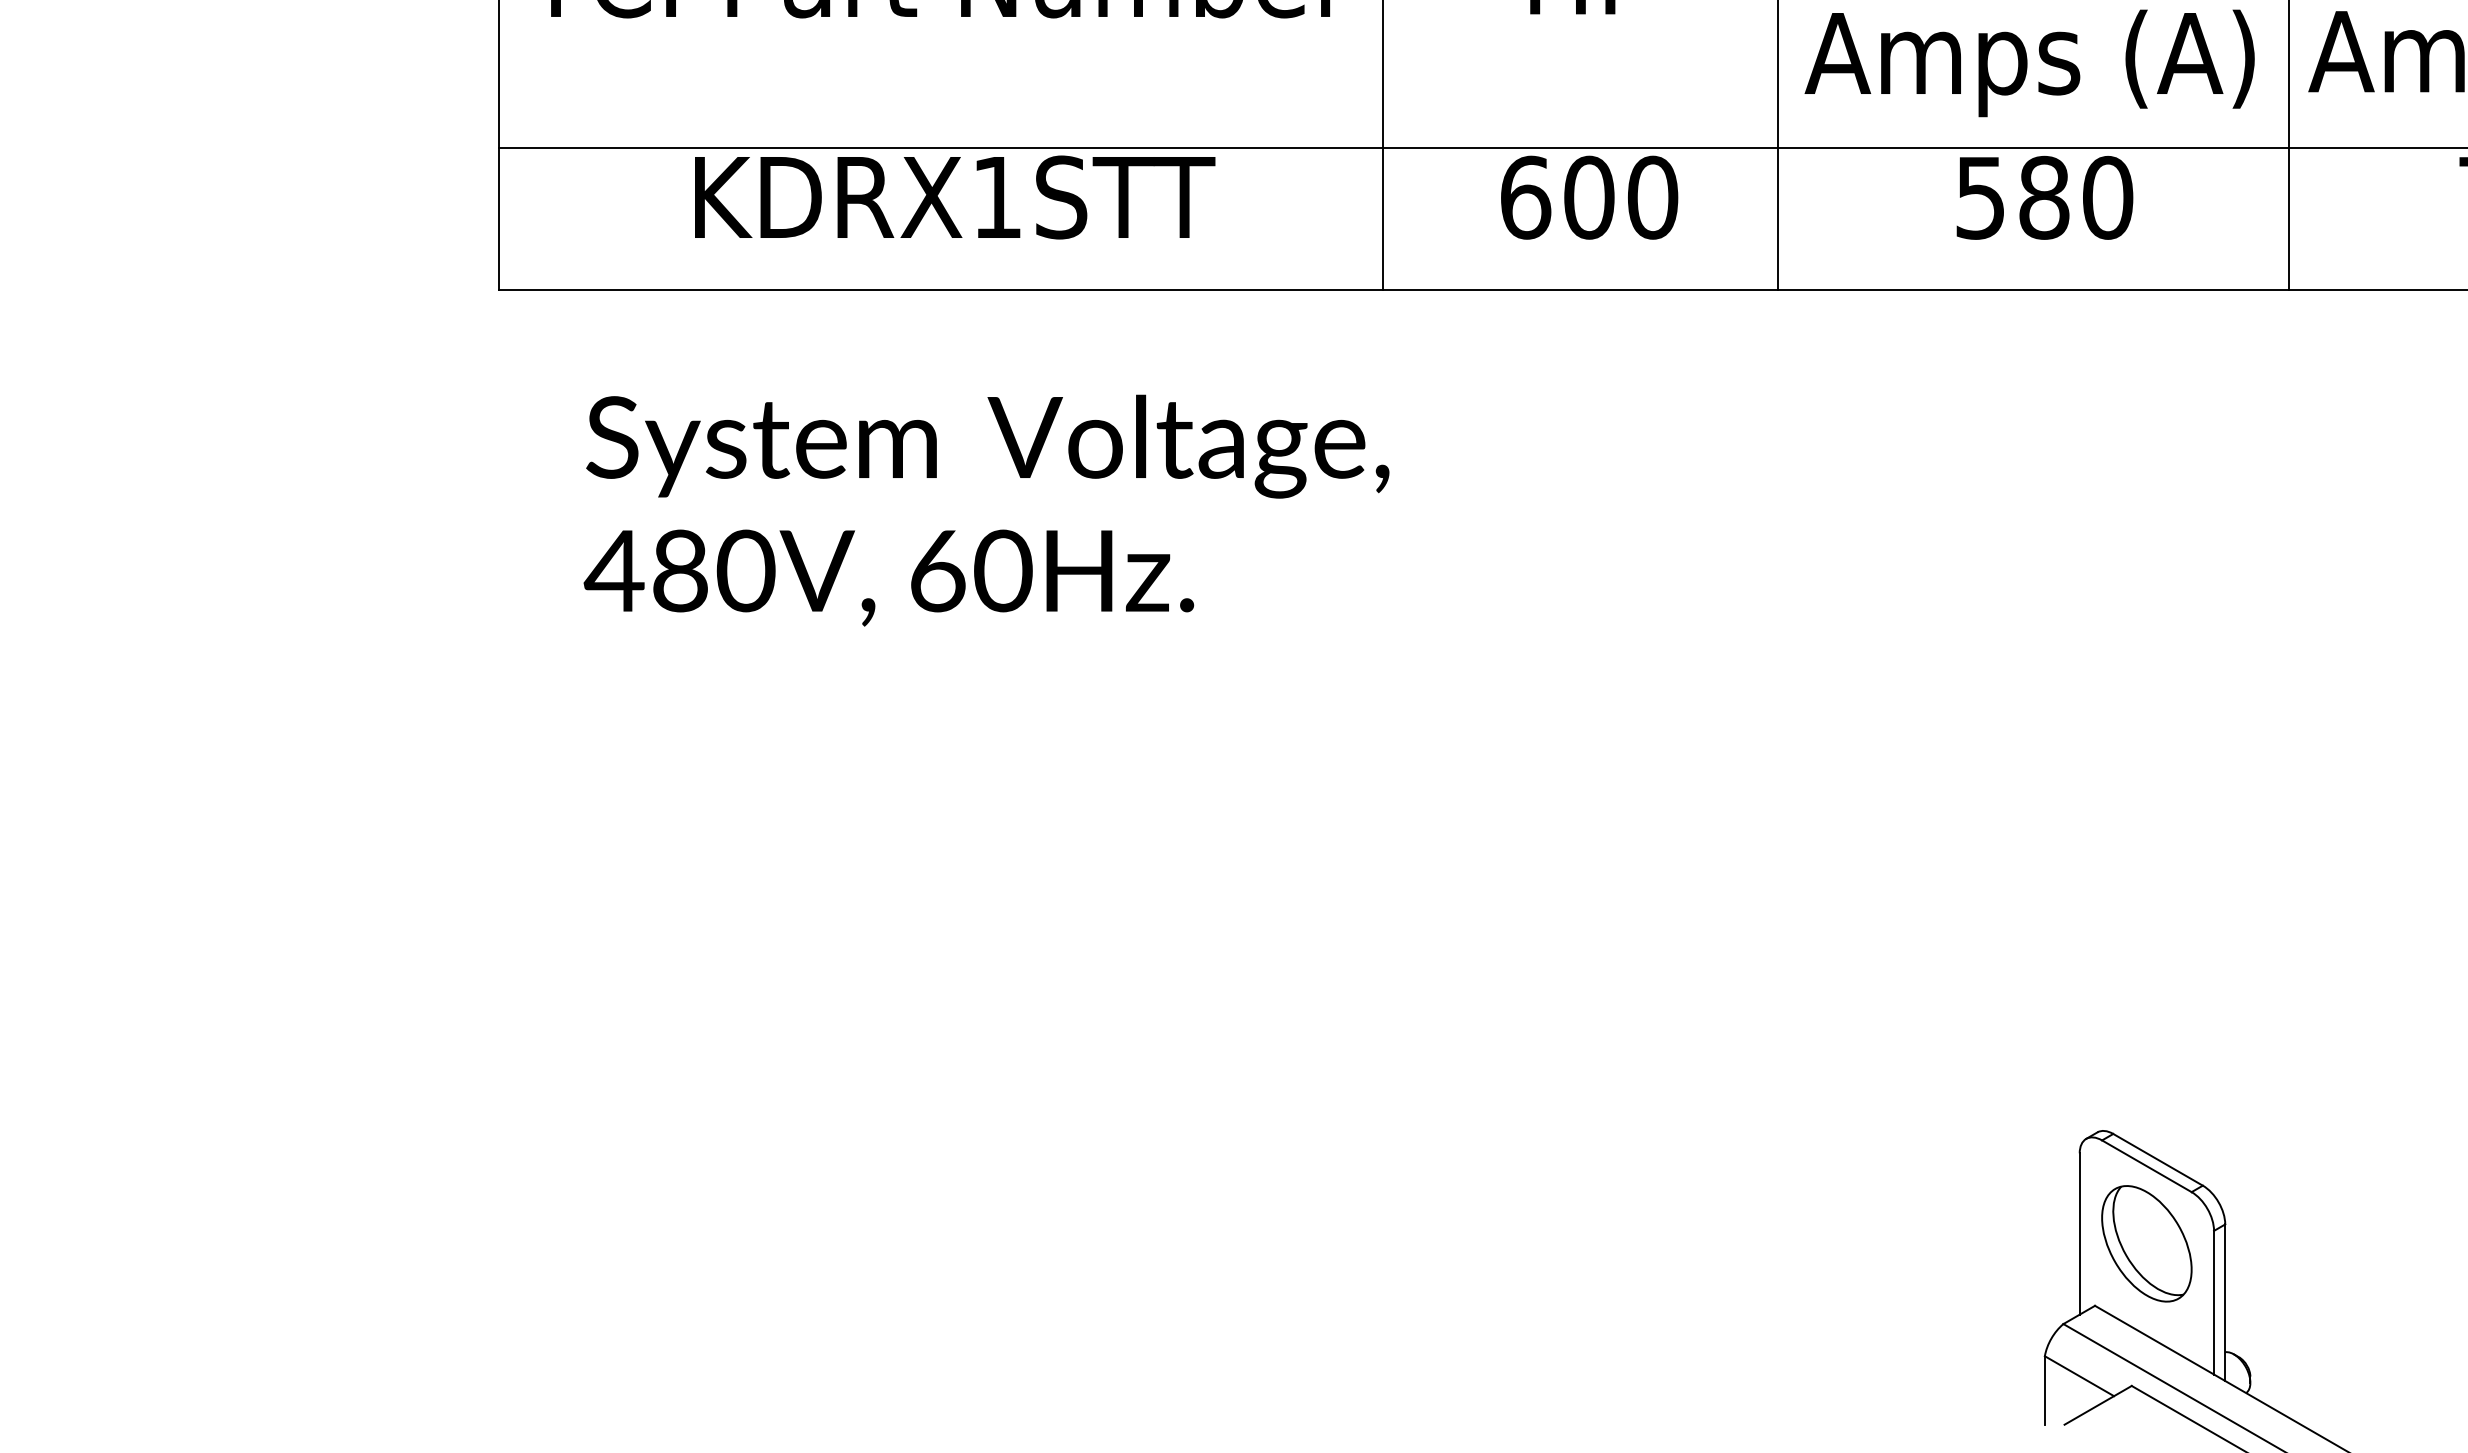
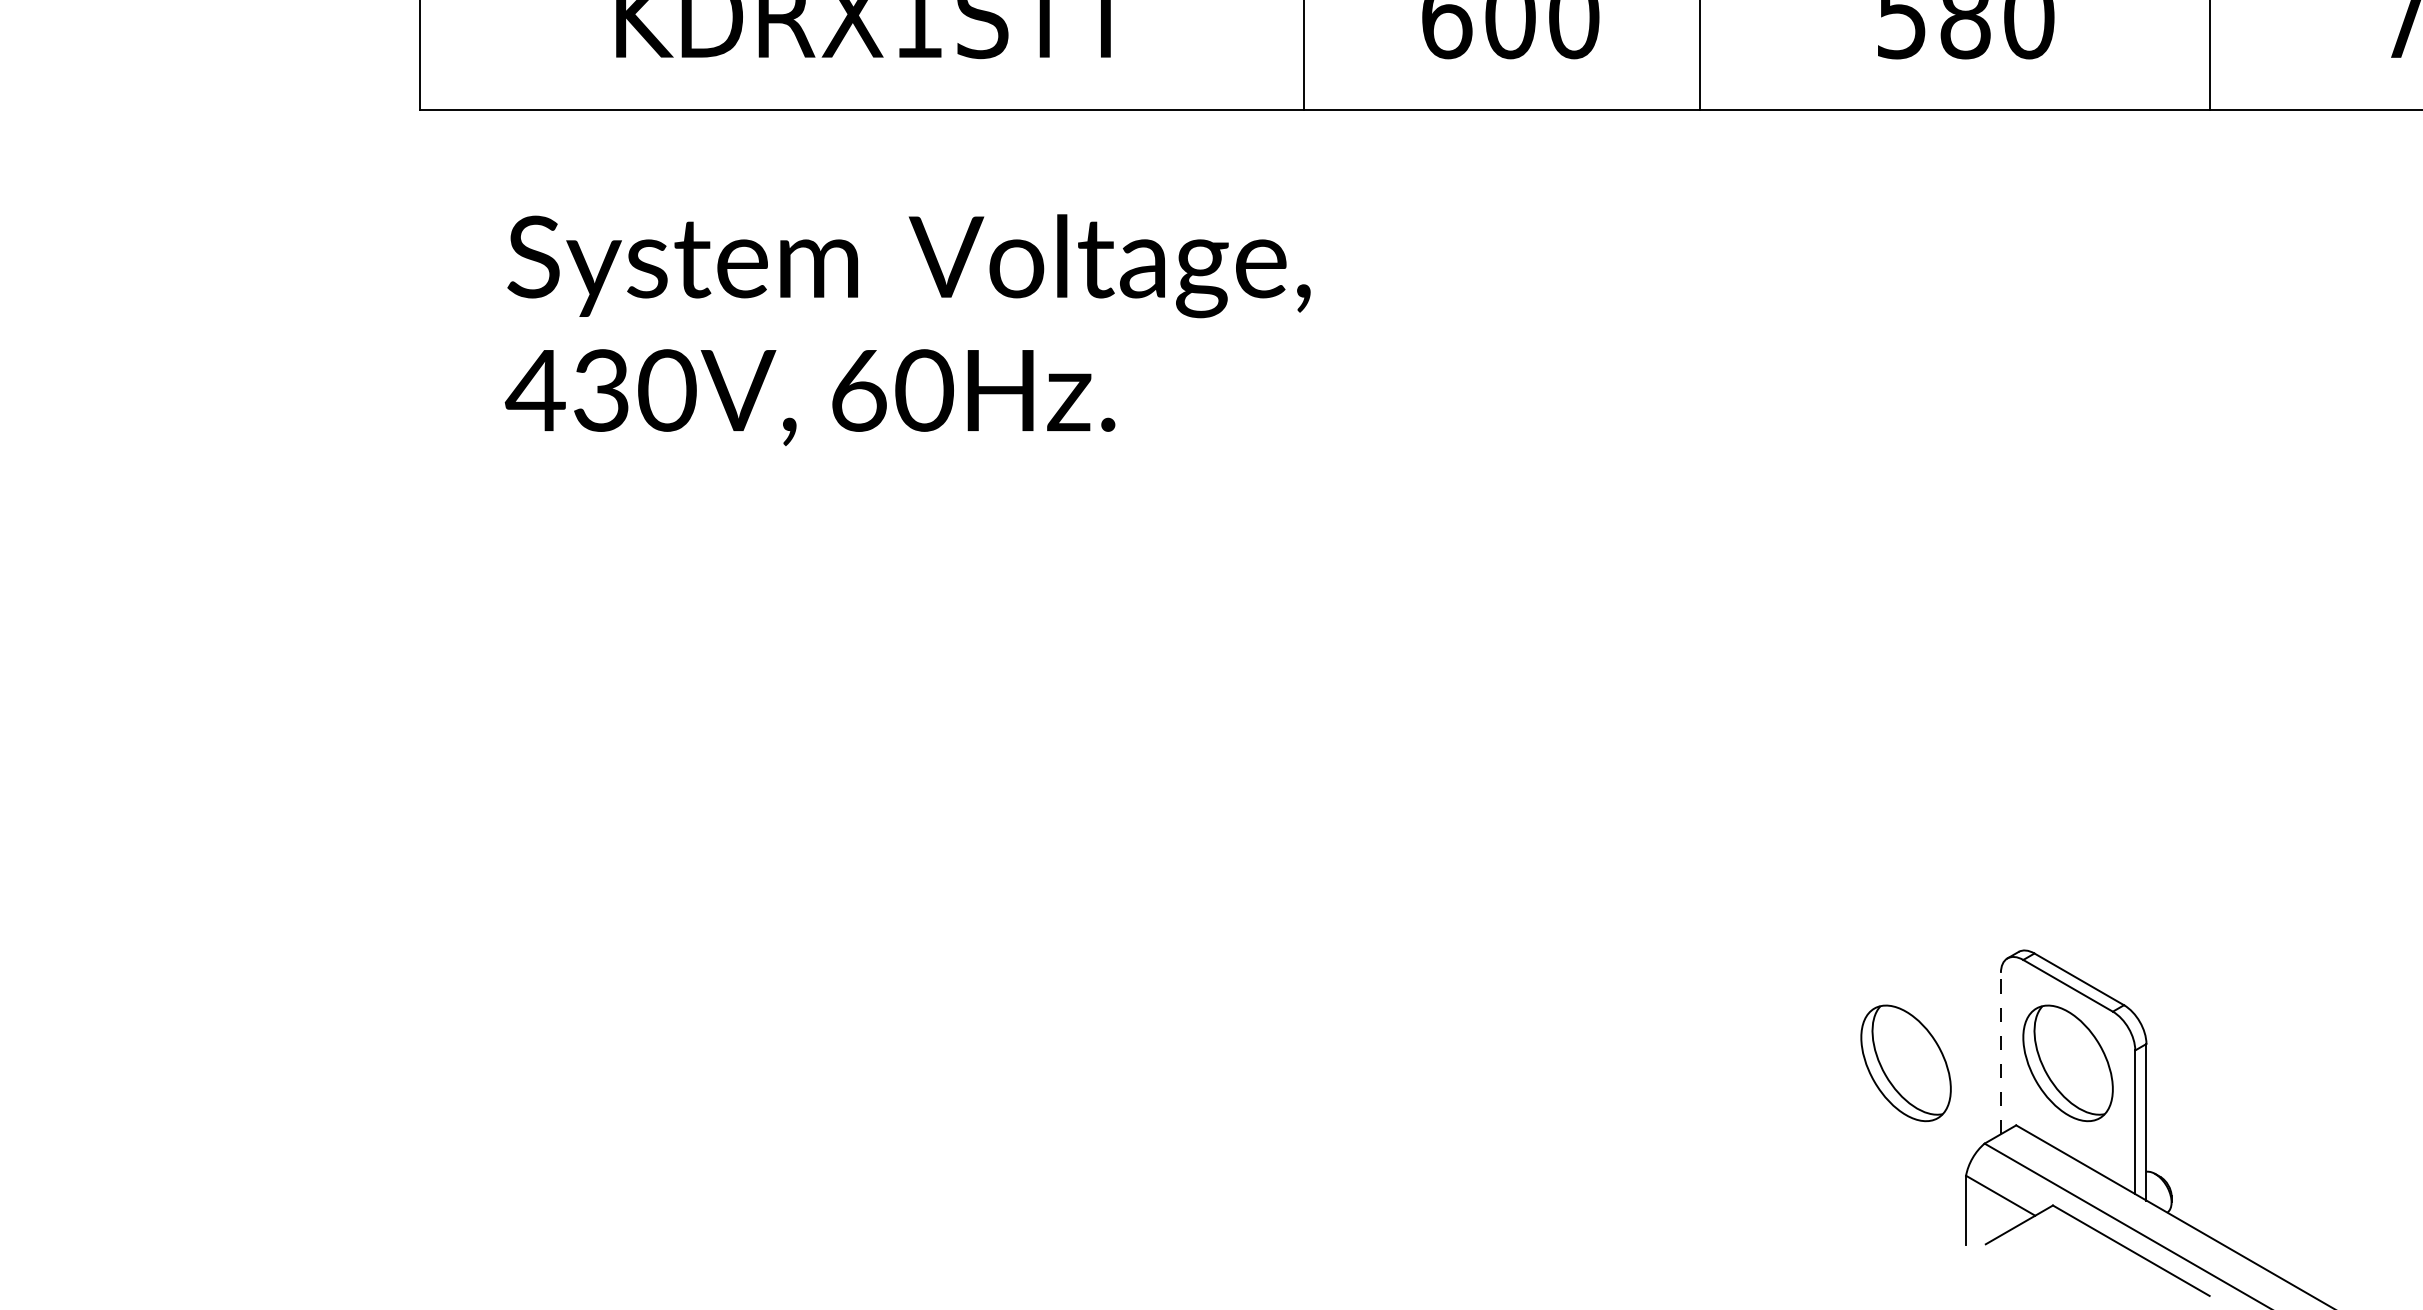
text: (679, 570) -> (600, 390), 480V, -> 430V,
line: (2079, 1234) -> (2000, 1054), solid -> dashed
part: (1984, 1243) -> (1905, 1063), added

